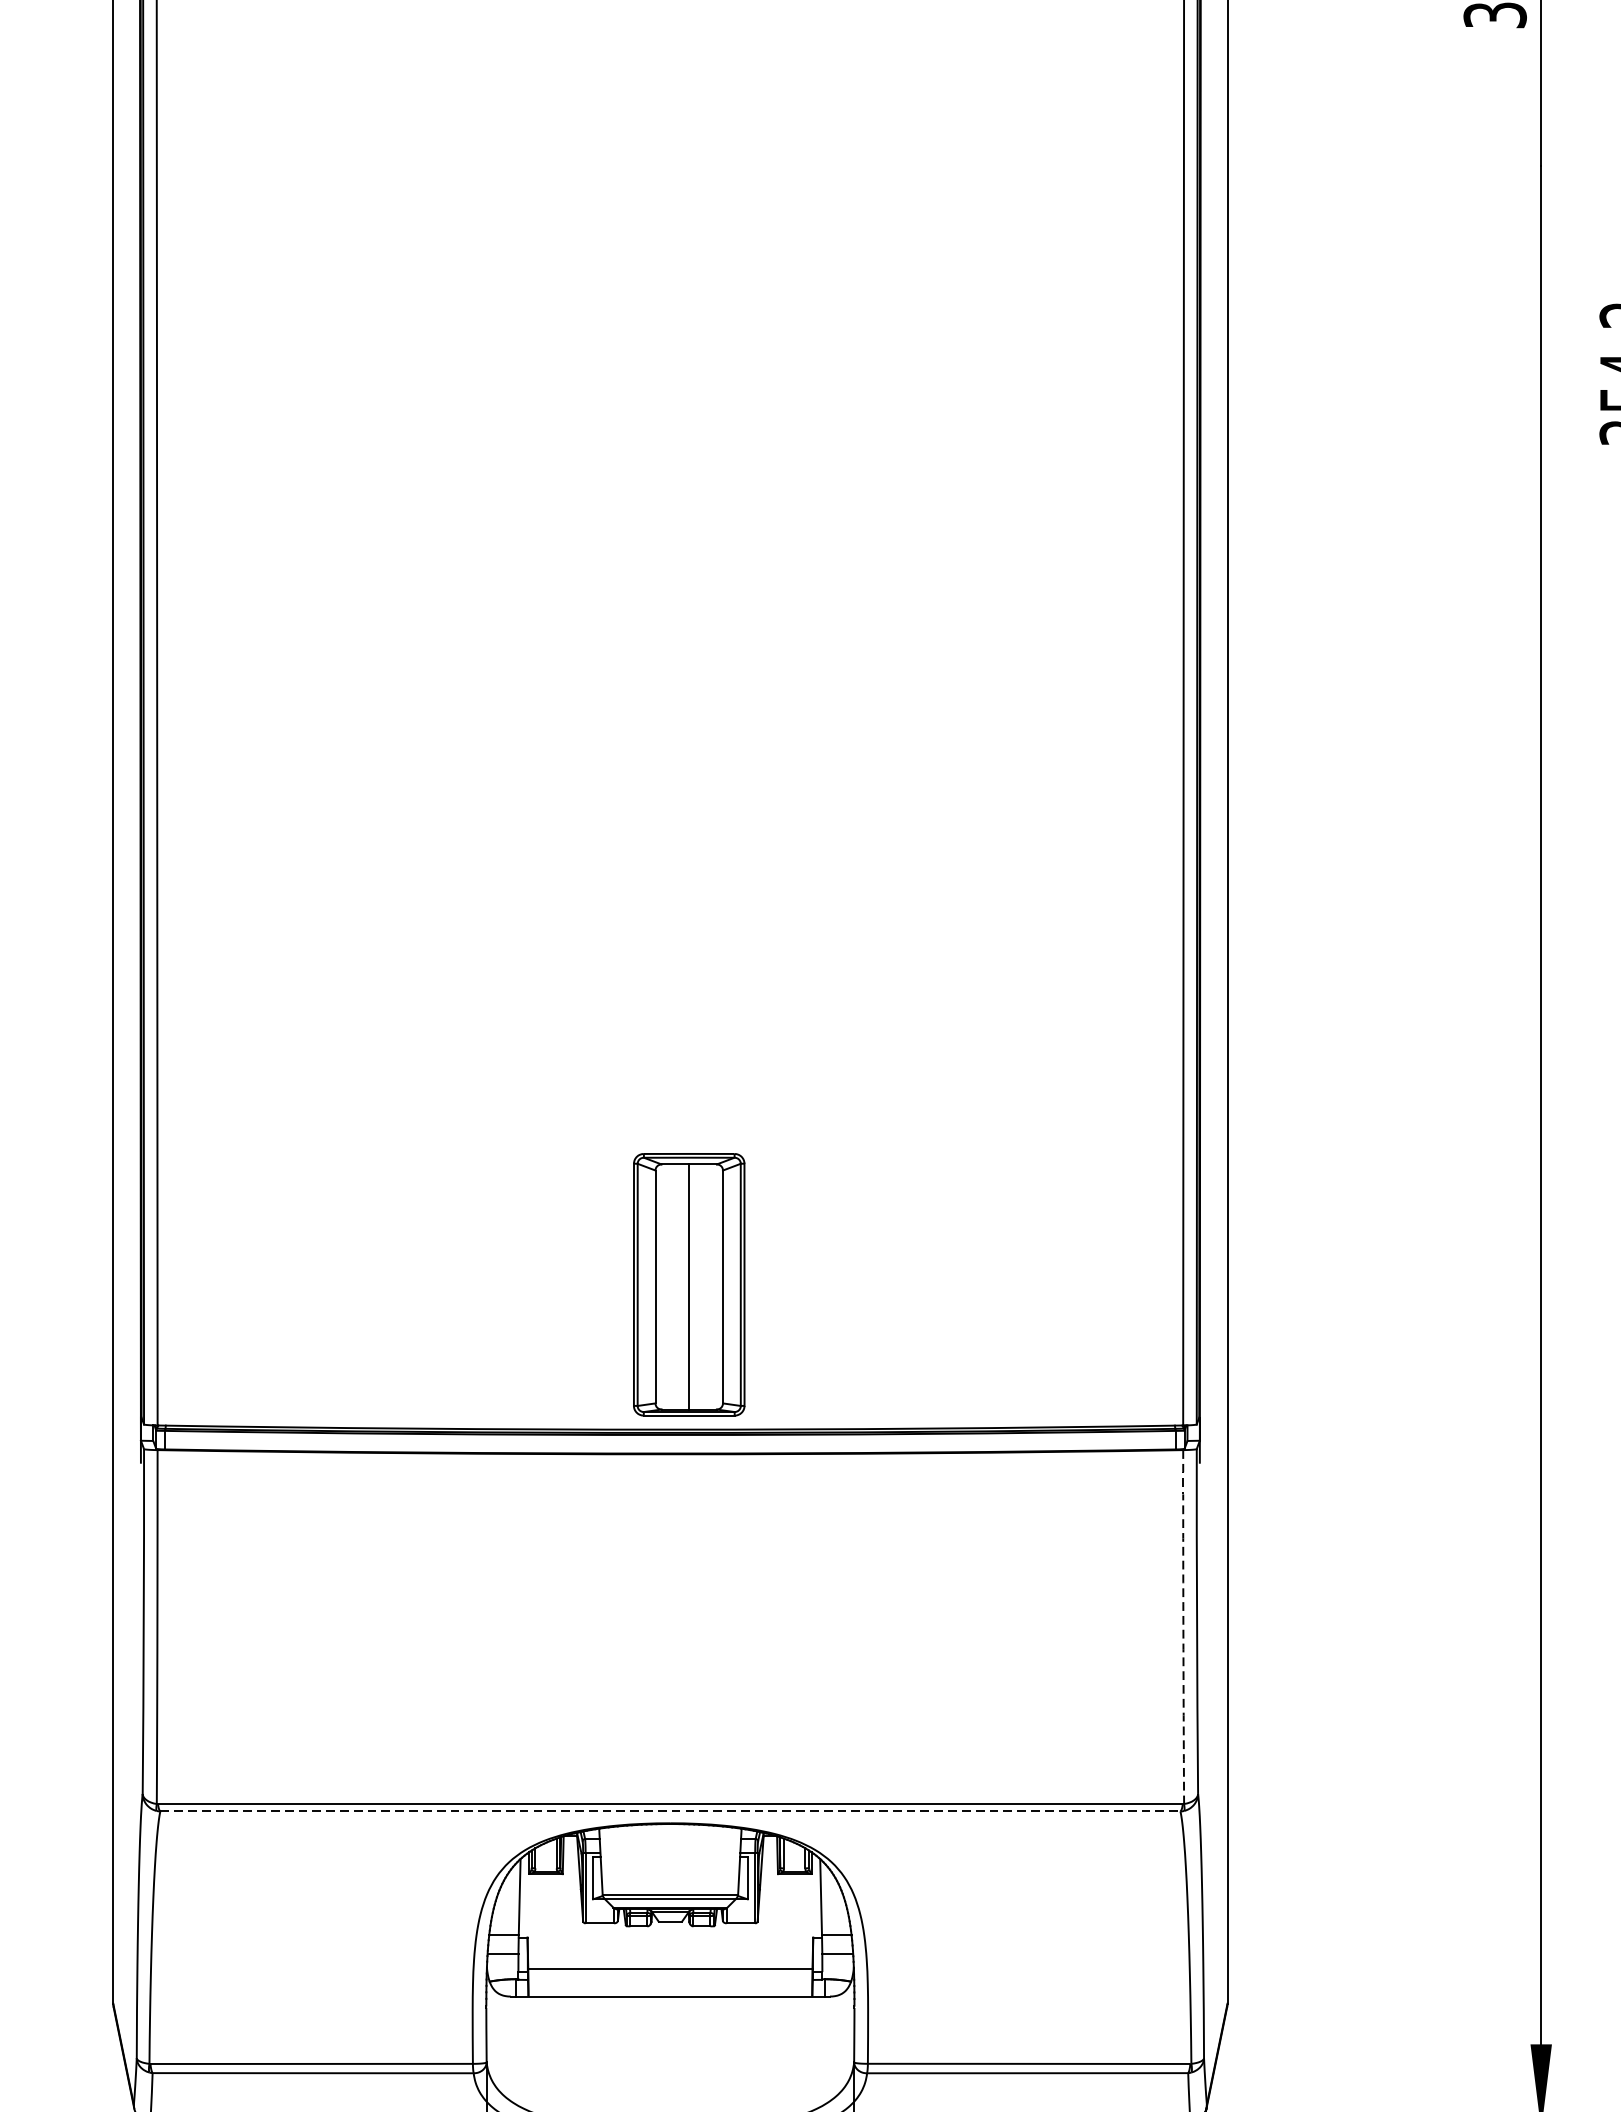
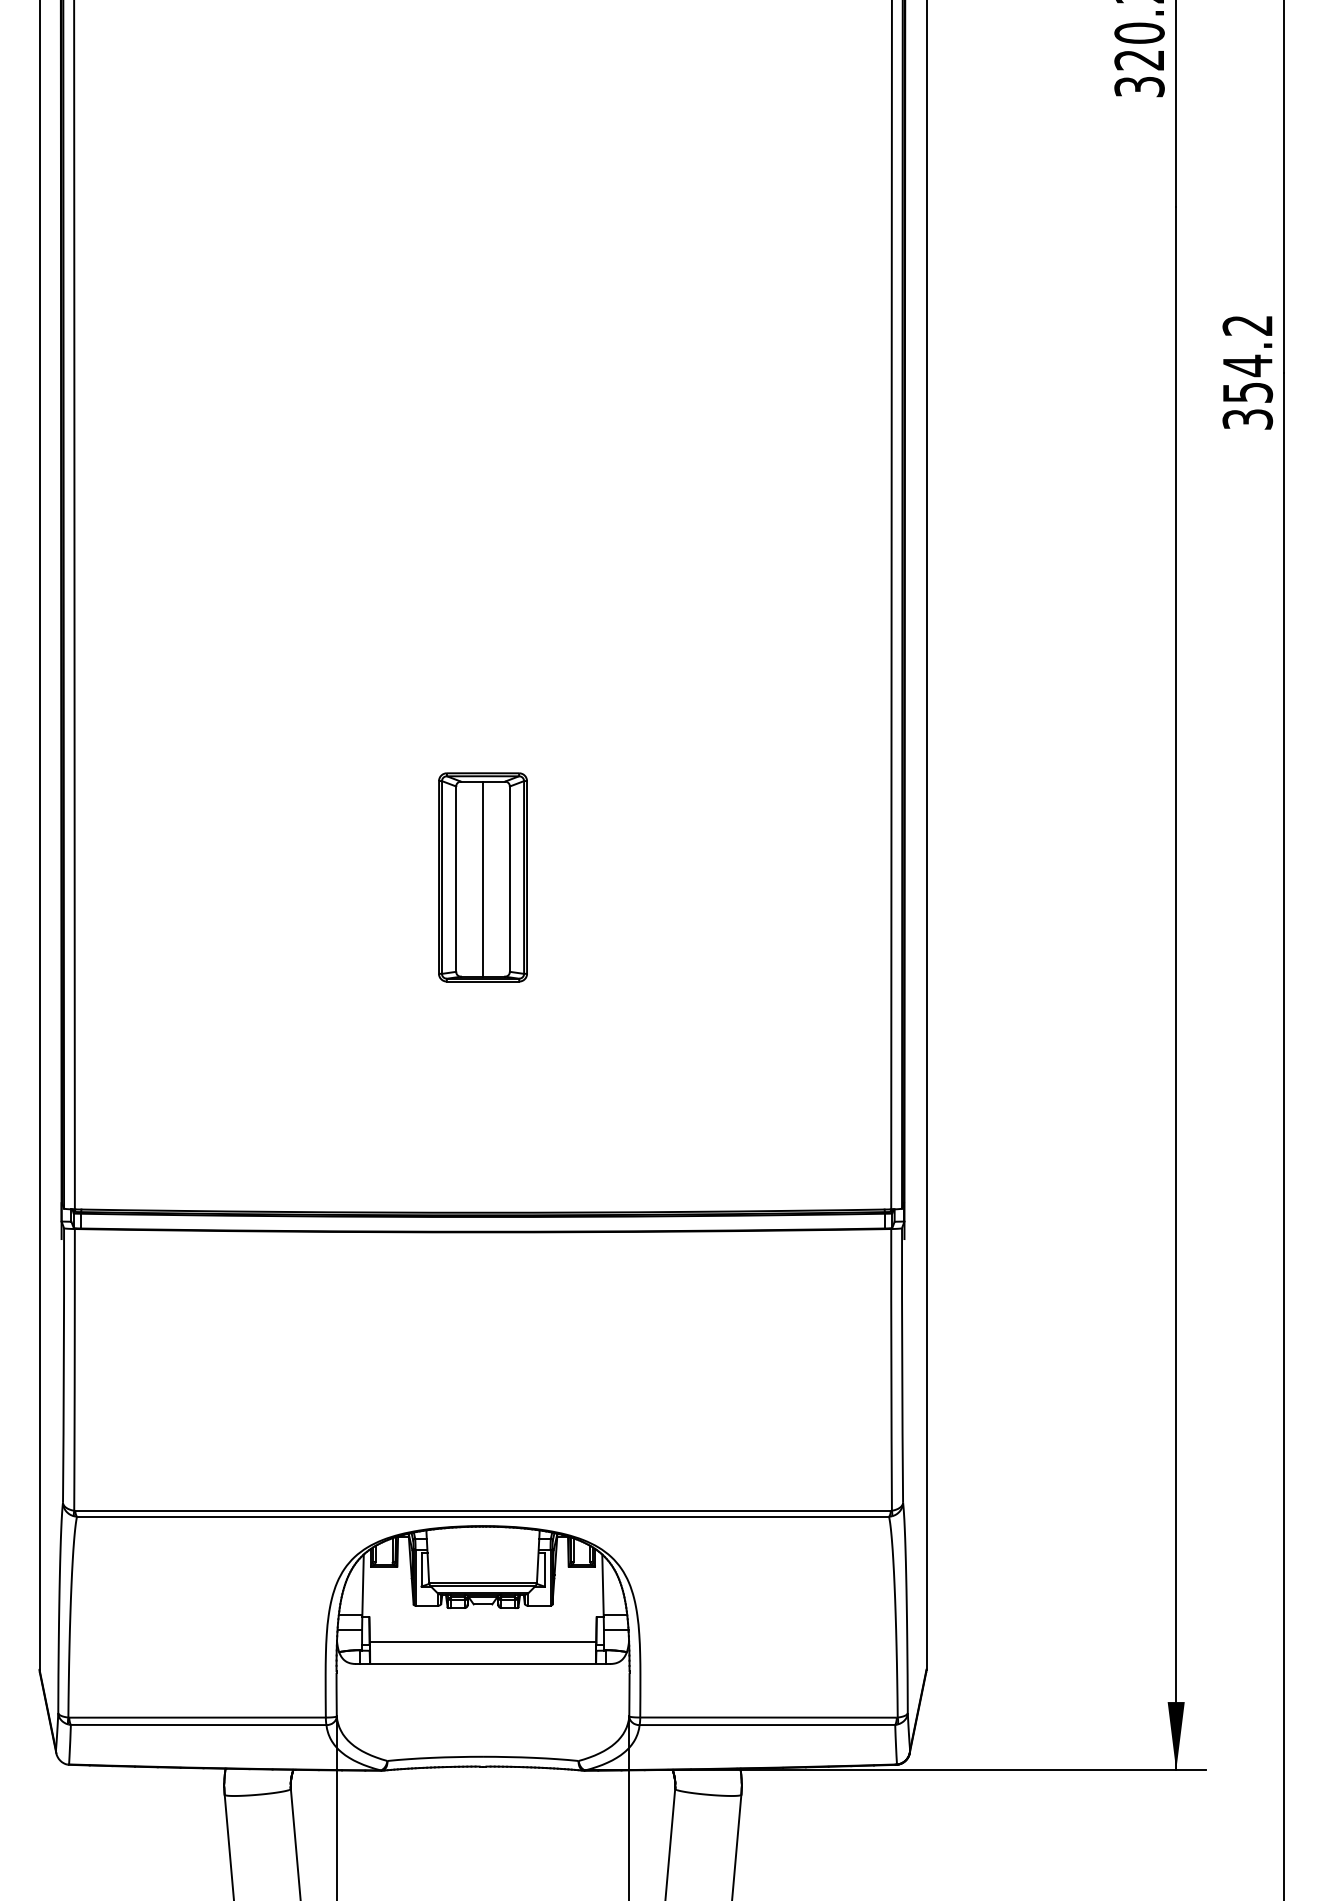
part: (688, 1284) -> (482, 877), moved
arc: (1183, 1626) -> (891, 1369), dashed -> solid
line: (670, 1811) -> (483, 1516), dashed -> solid

